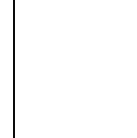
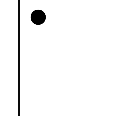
part: (36, 31) -> (37, 17), added

